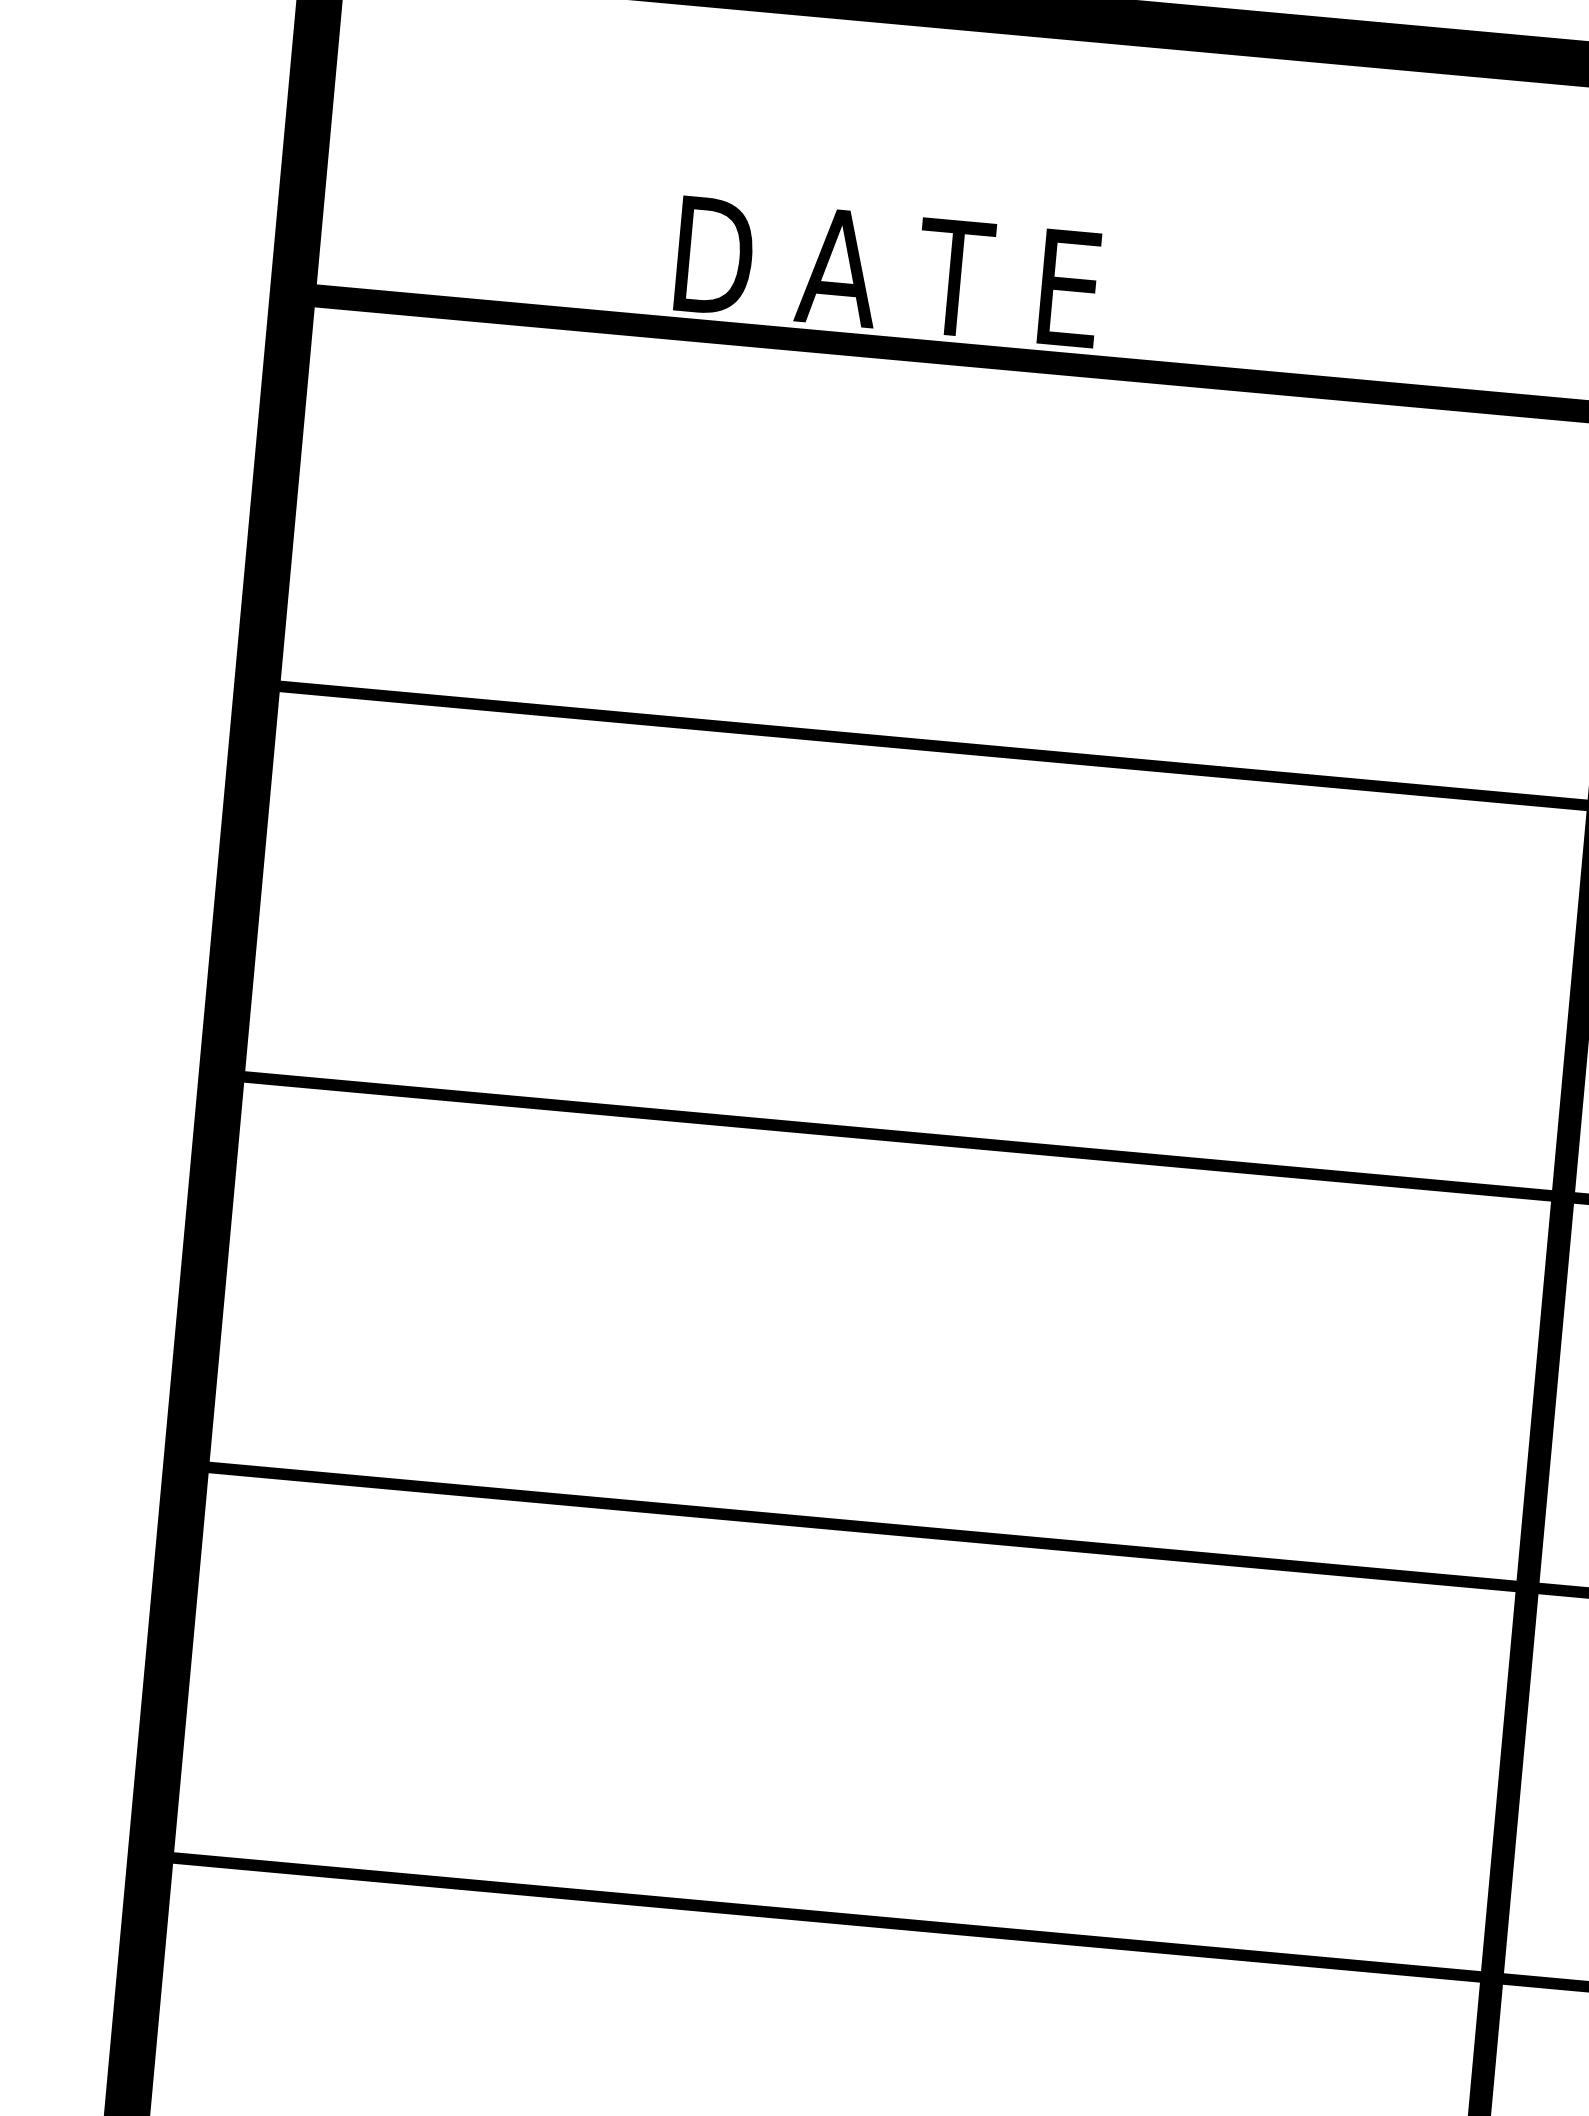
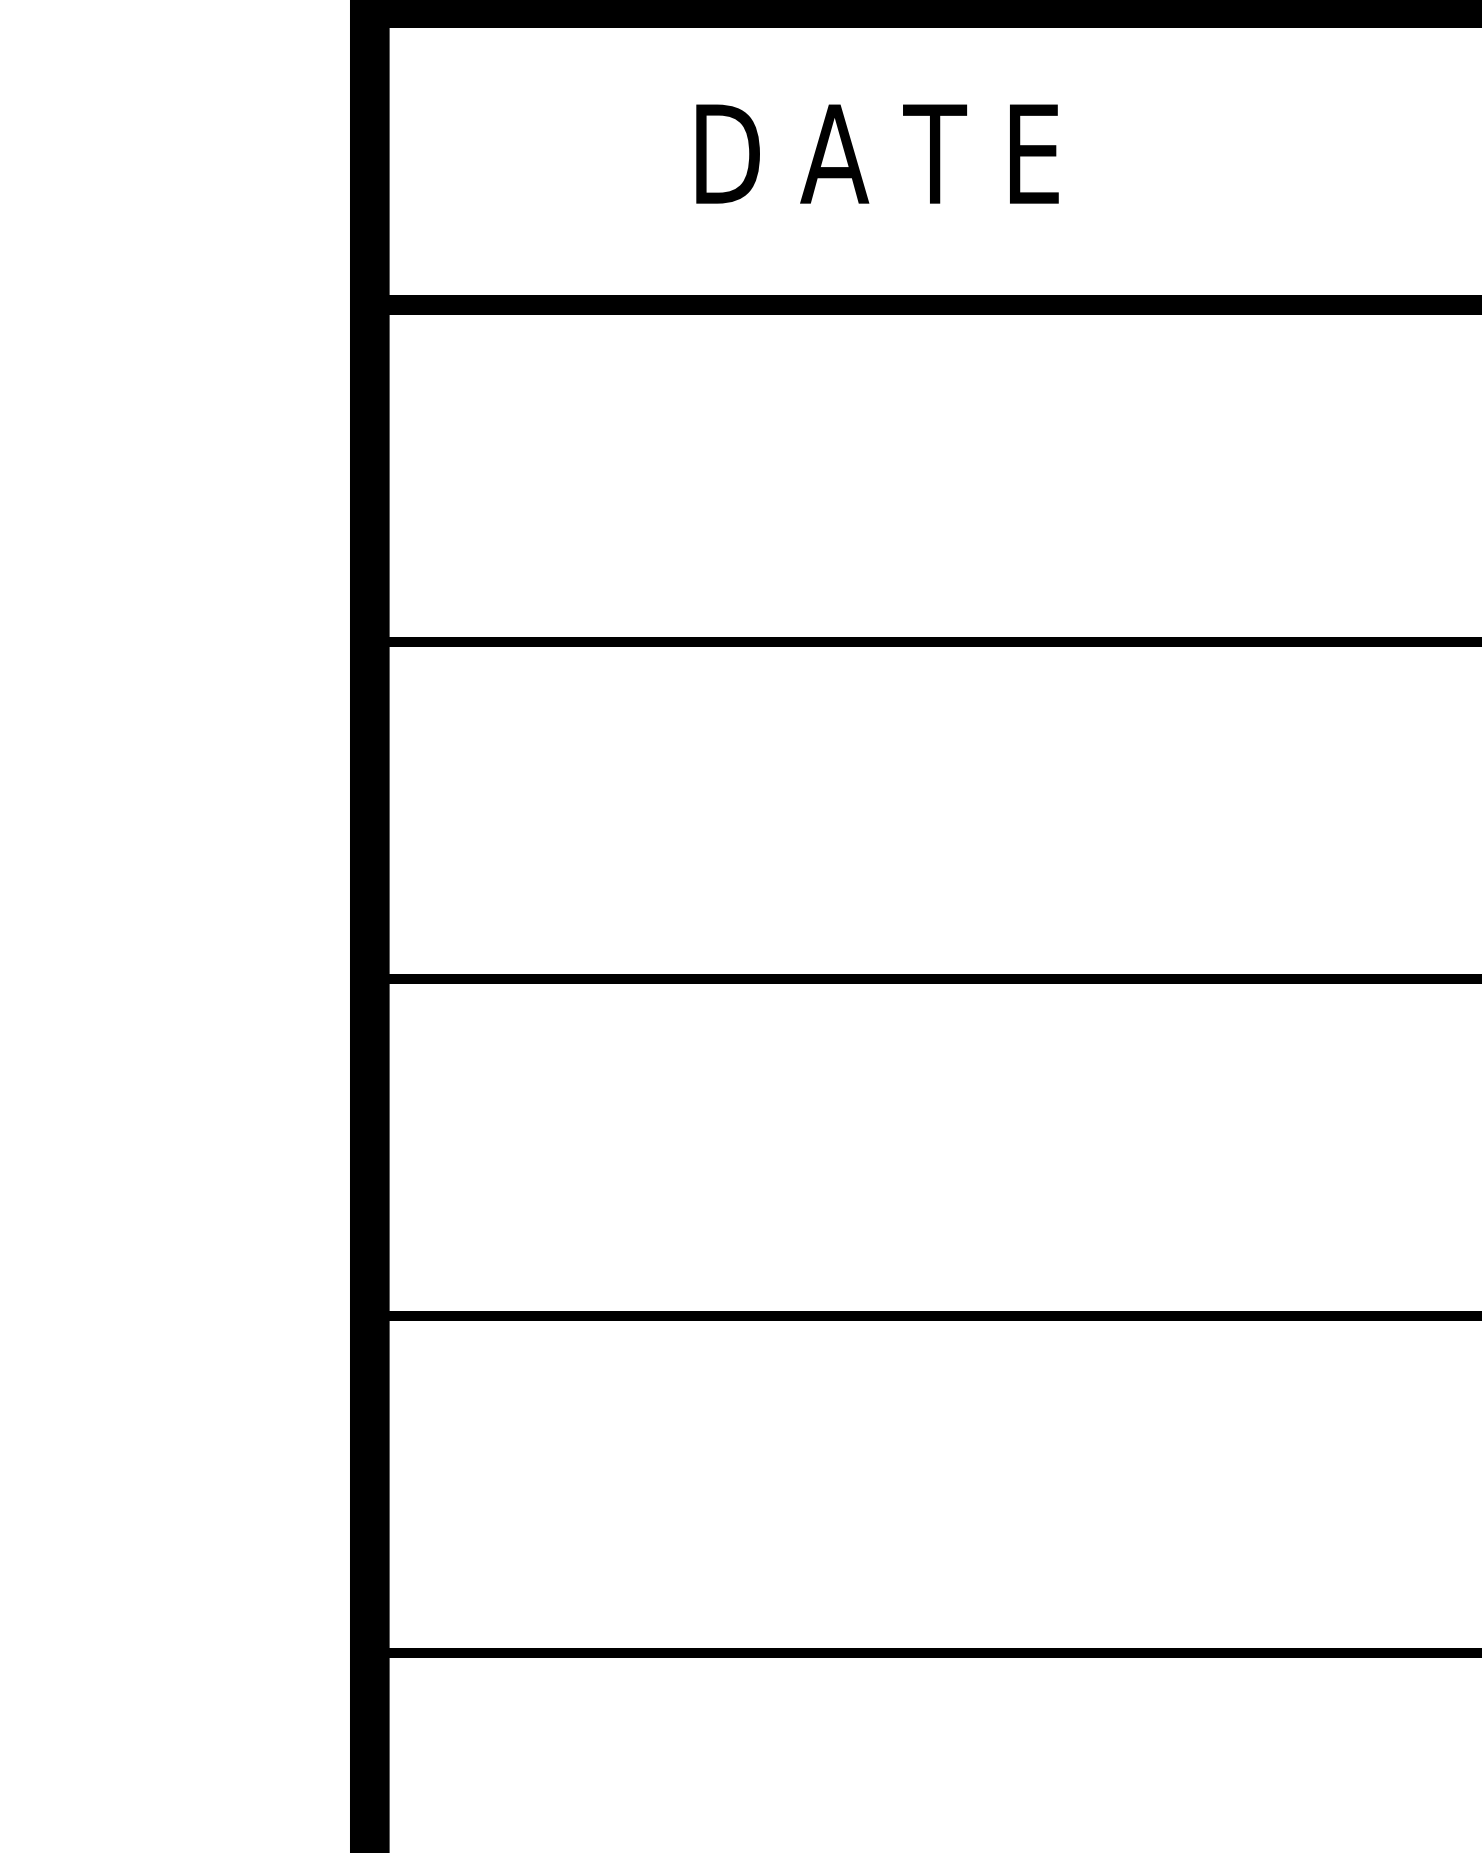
text: (888, 271) -> (877, 153), moved

